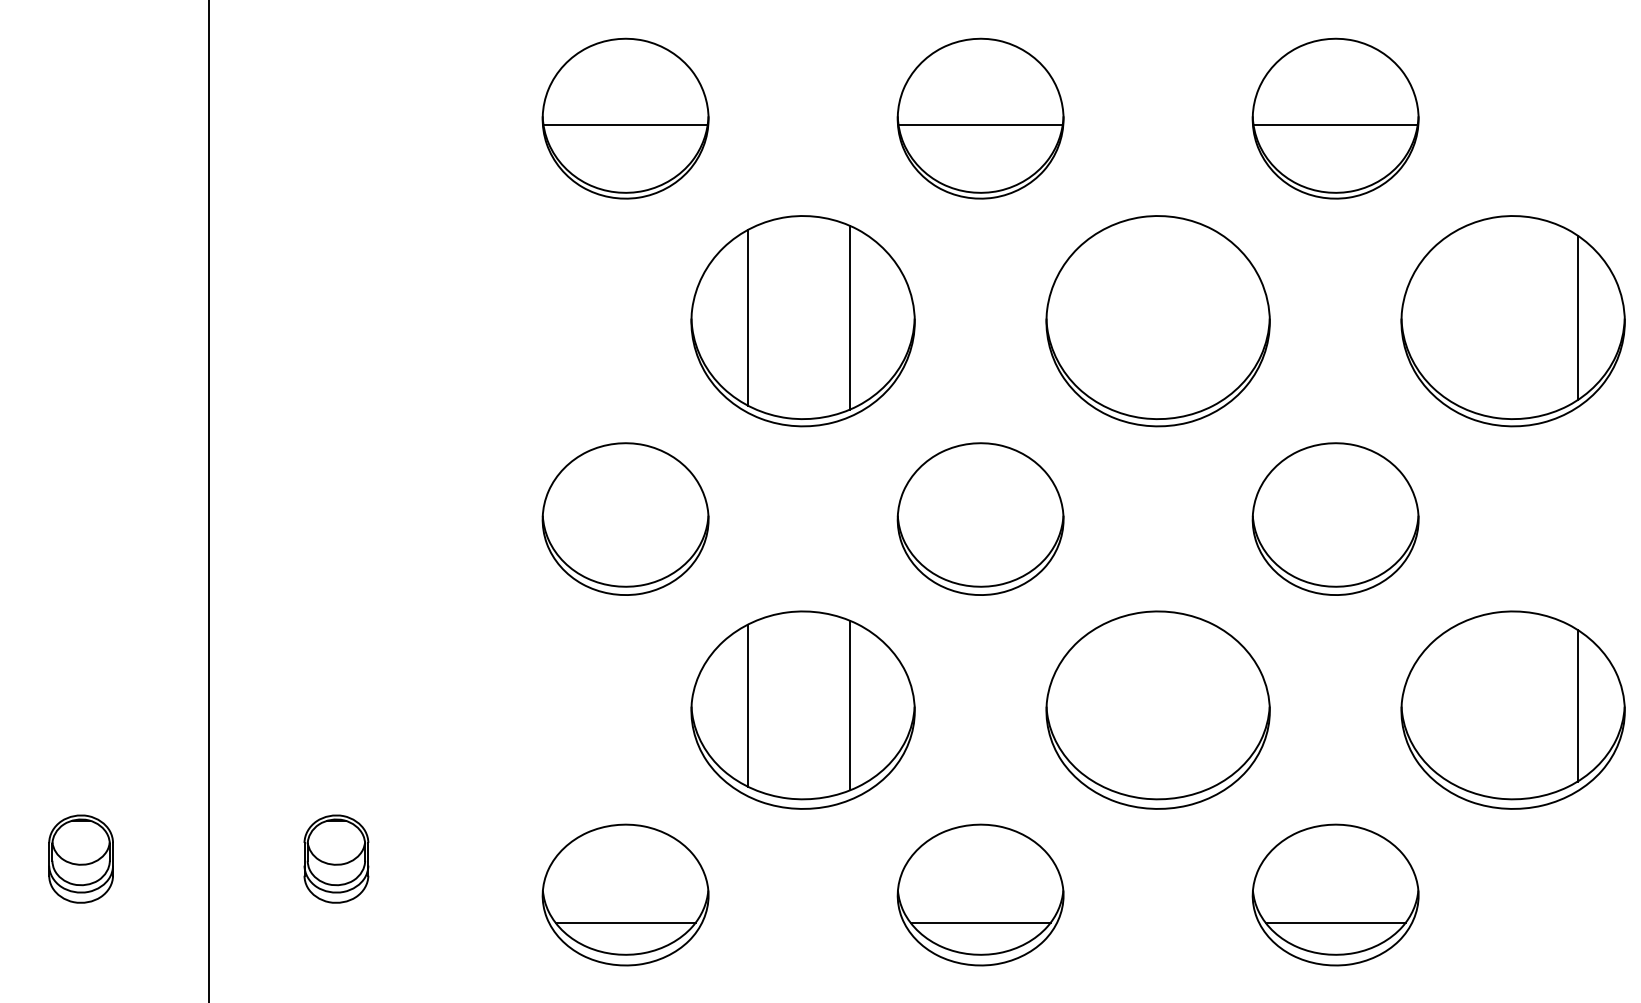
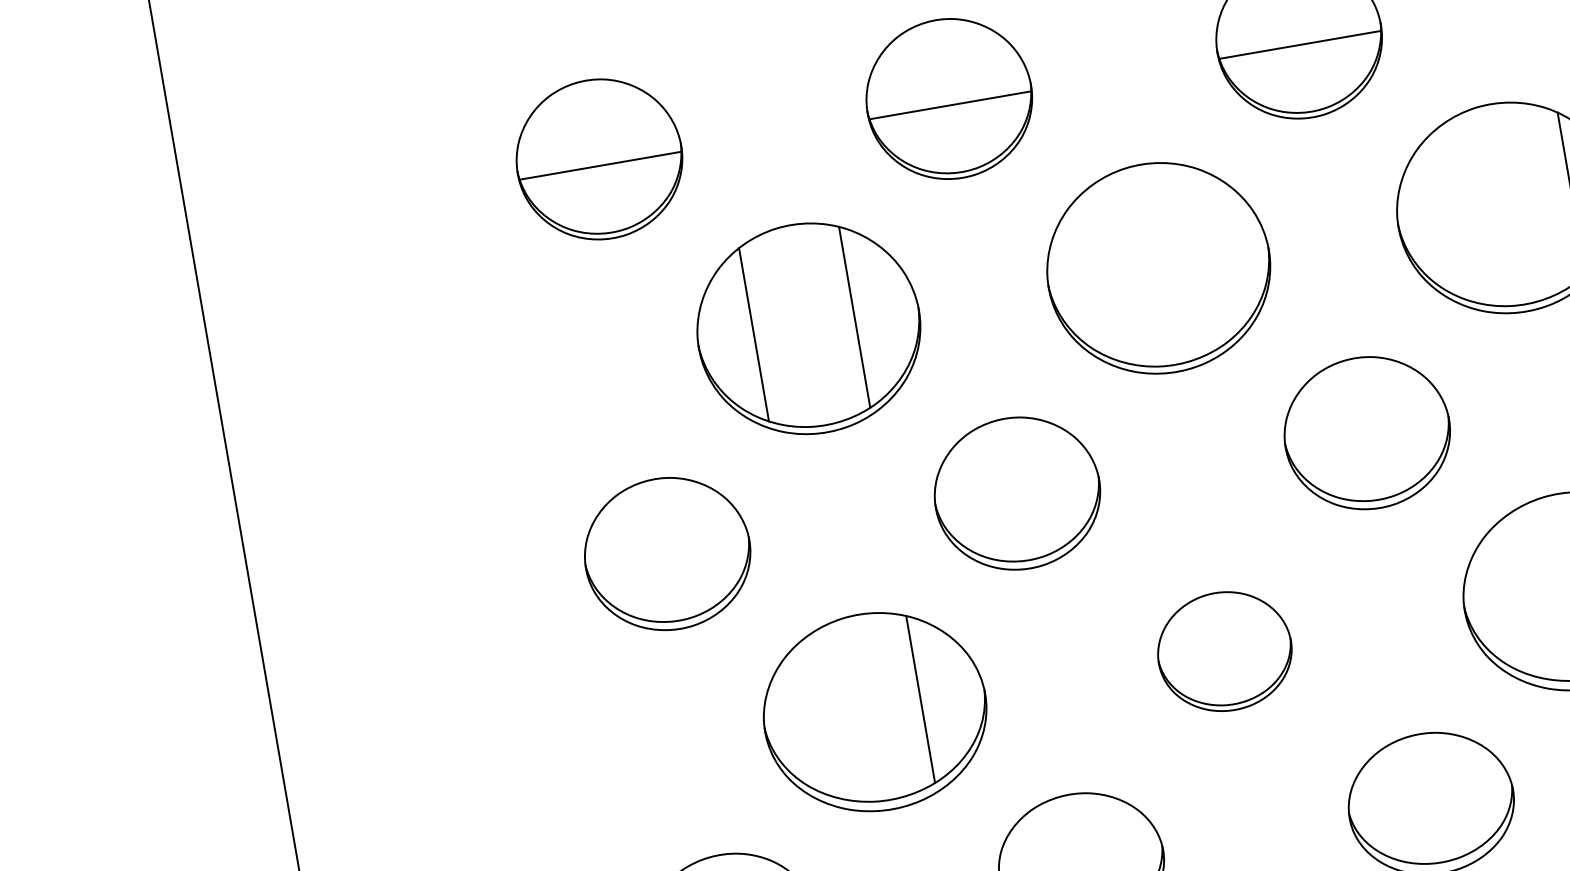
line: (748, 705) -> (820, 716), removed
part: (1157, 709) -> (1224, 651), size x0.6
line: (1335, 922) -> (1435, 830), removed

